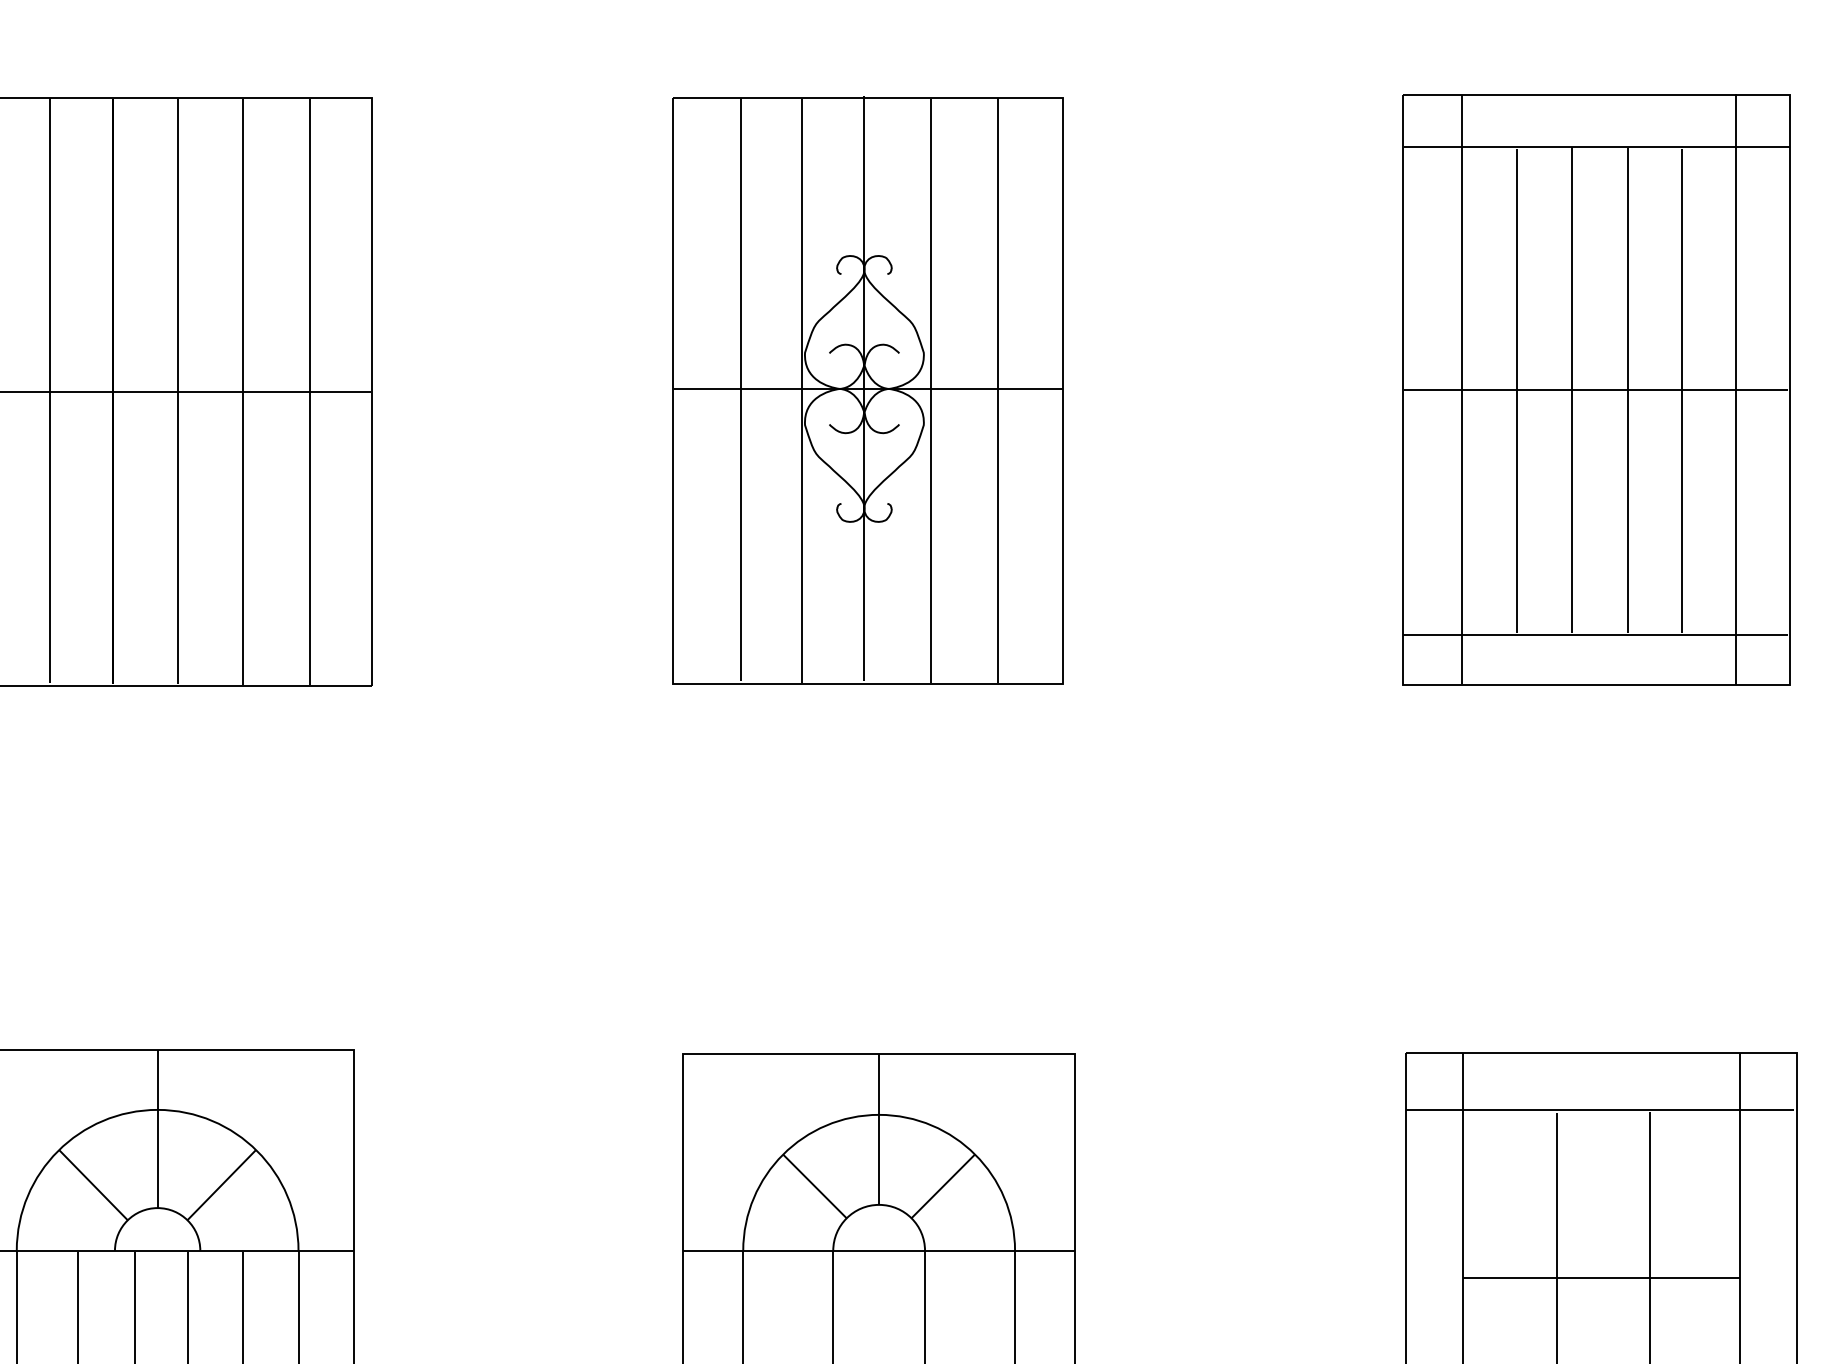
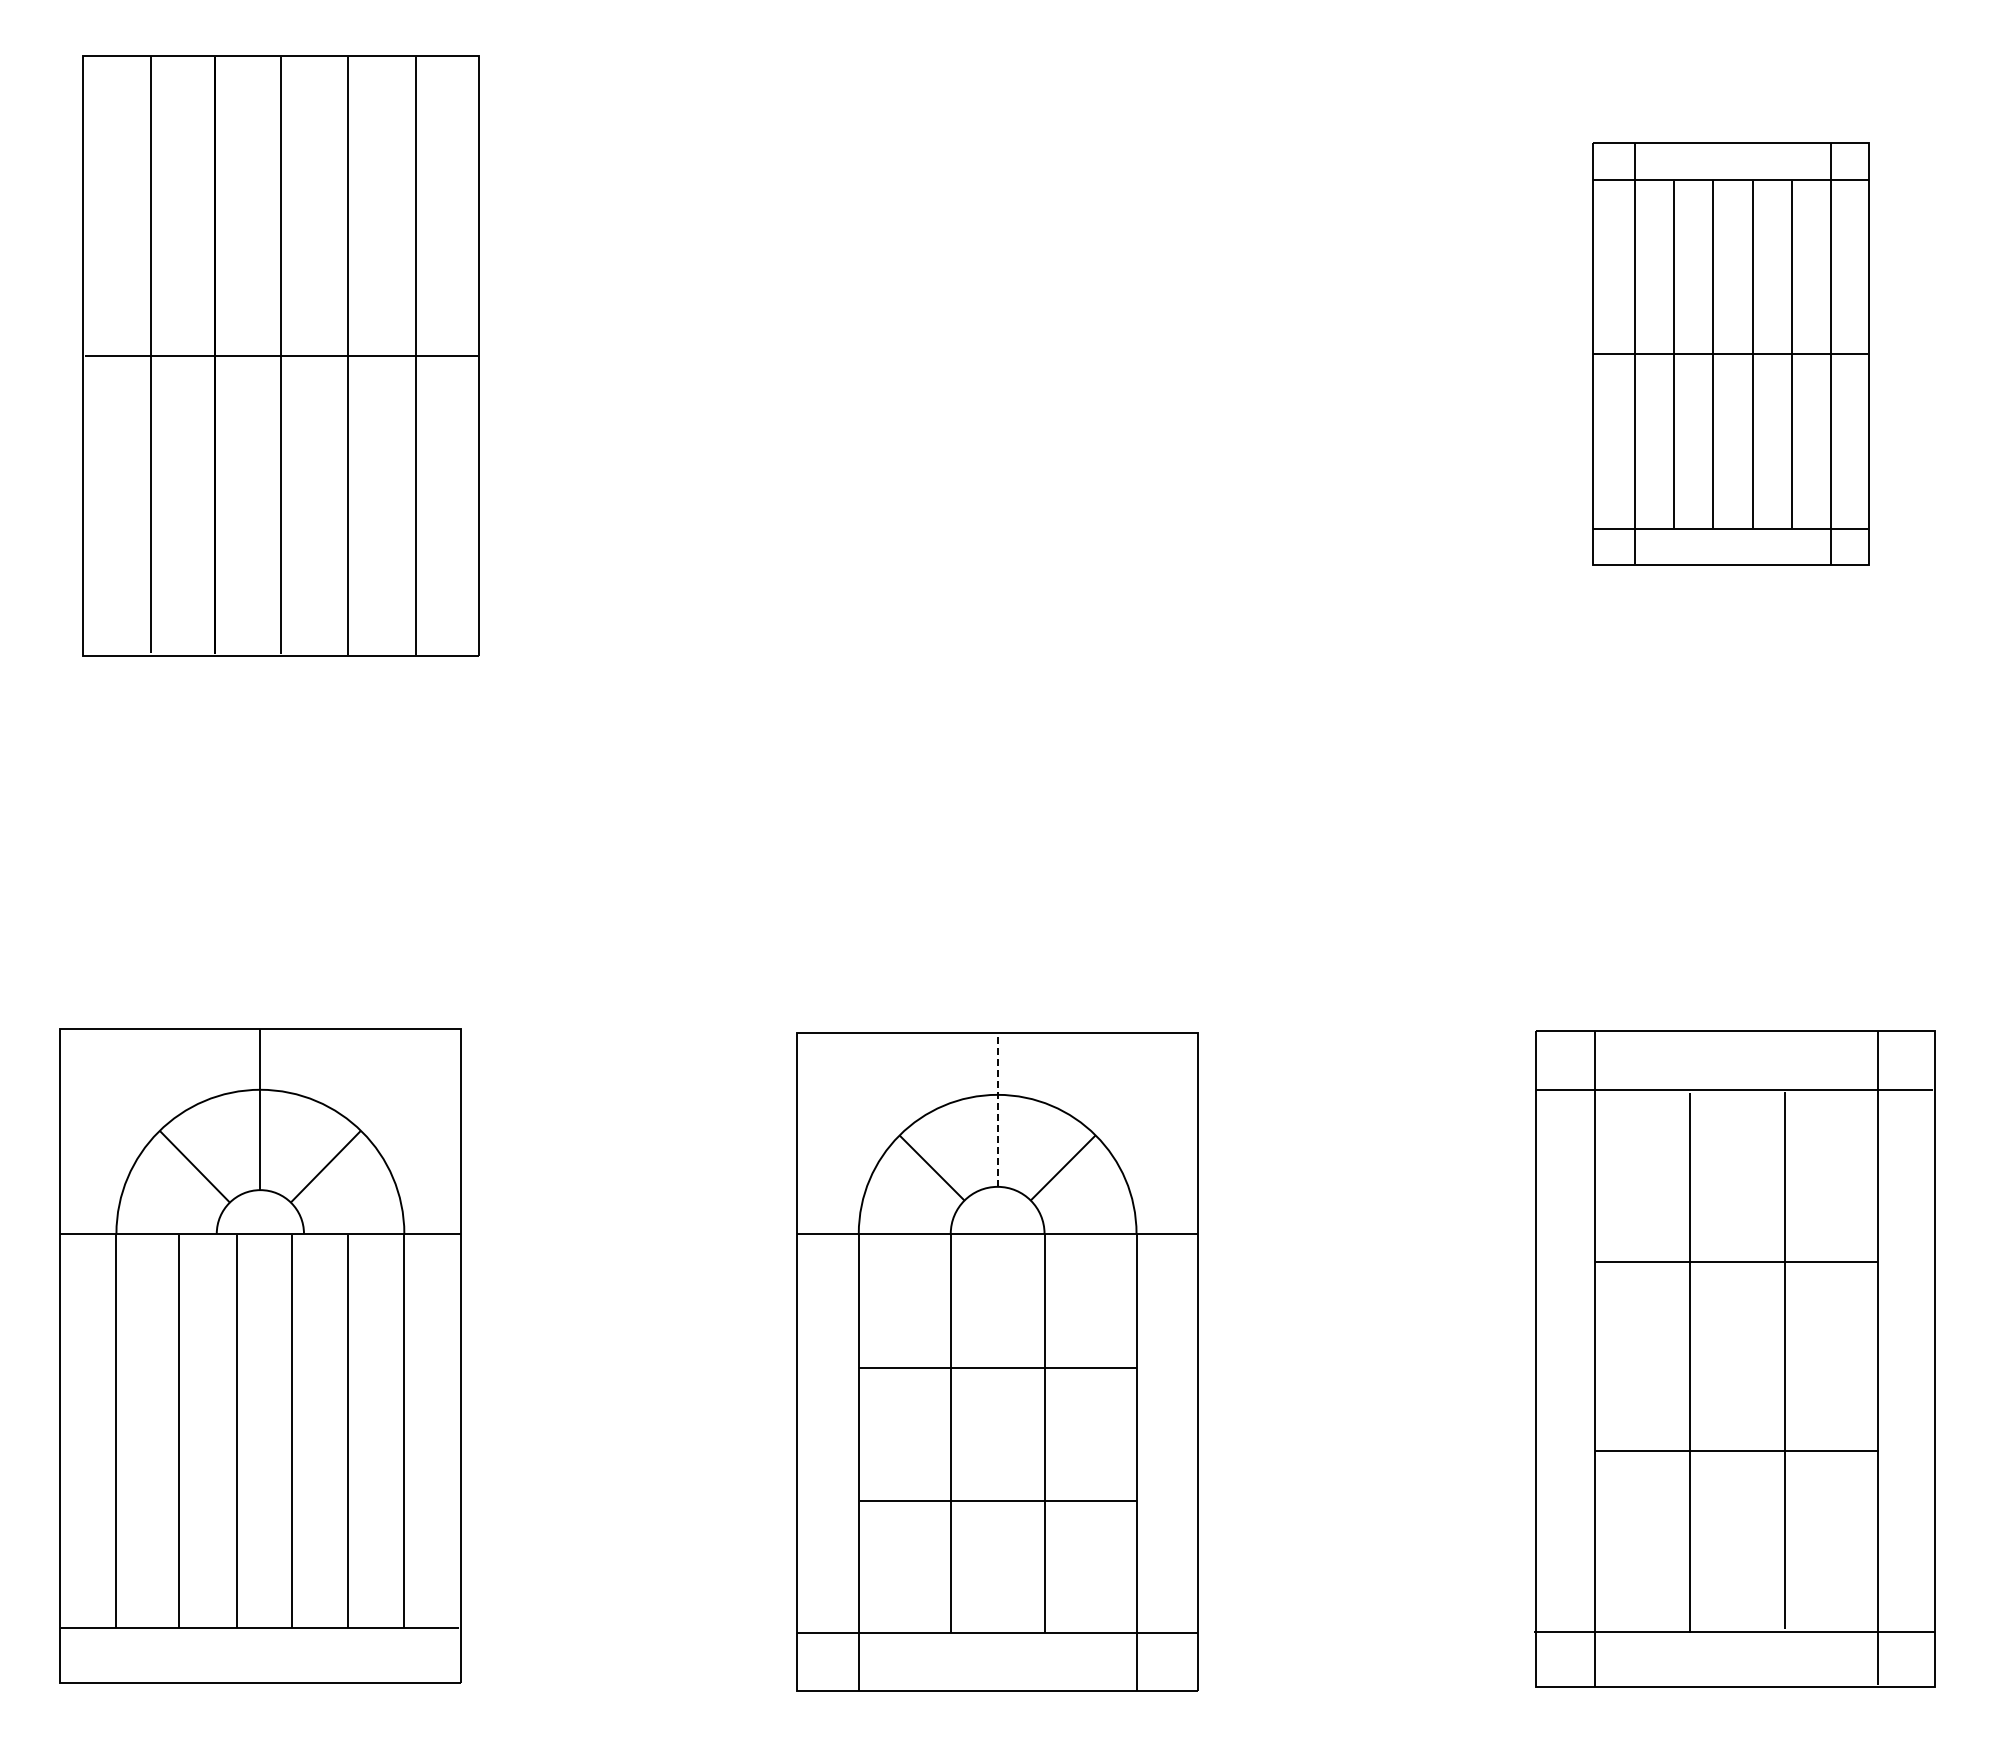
part: (1596, 389) -> (1730, 353), size x0.7
part: (867, 390) -> (985, 354), removed
line: (878, 1129) -> (997, 1109), solid -> dashed

